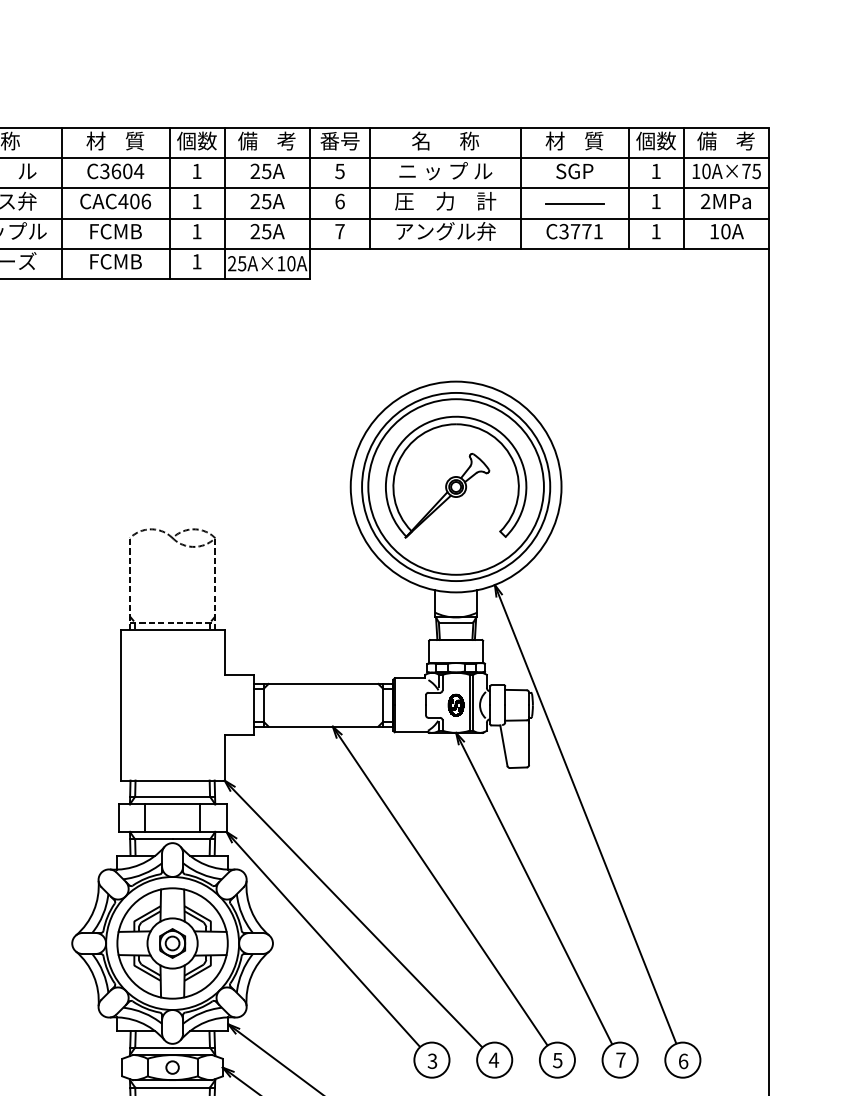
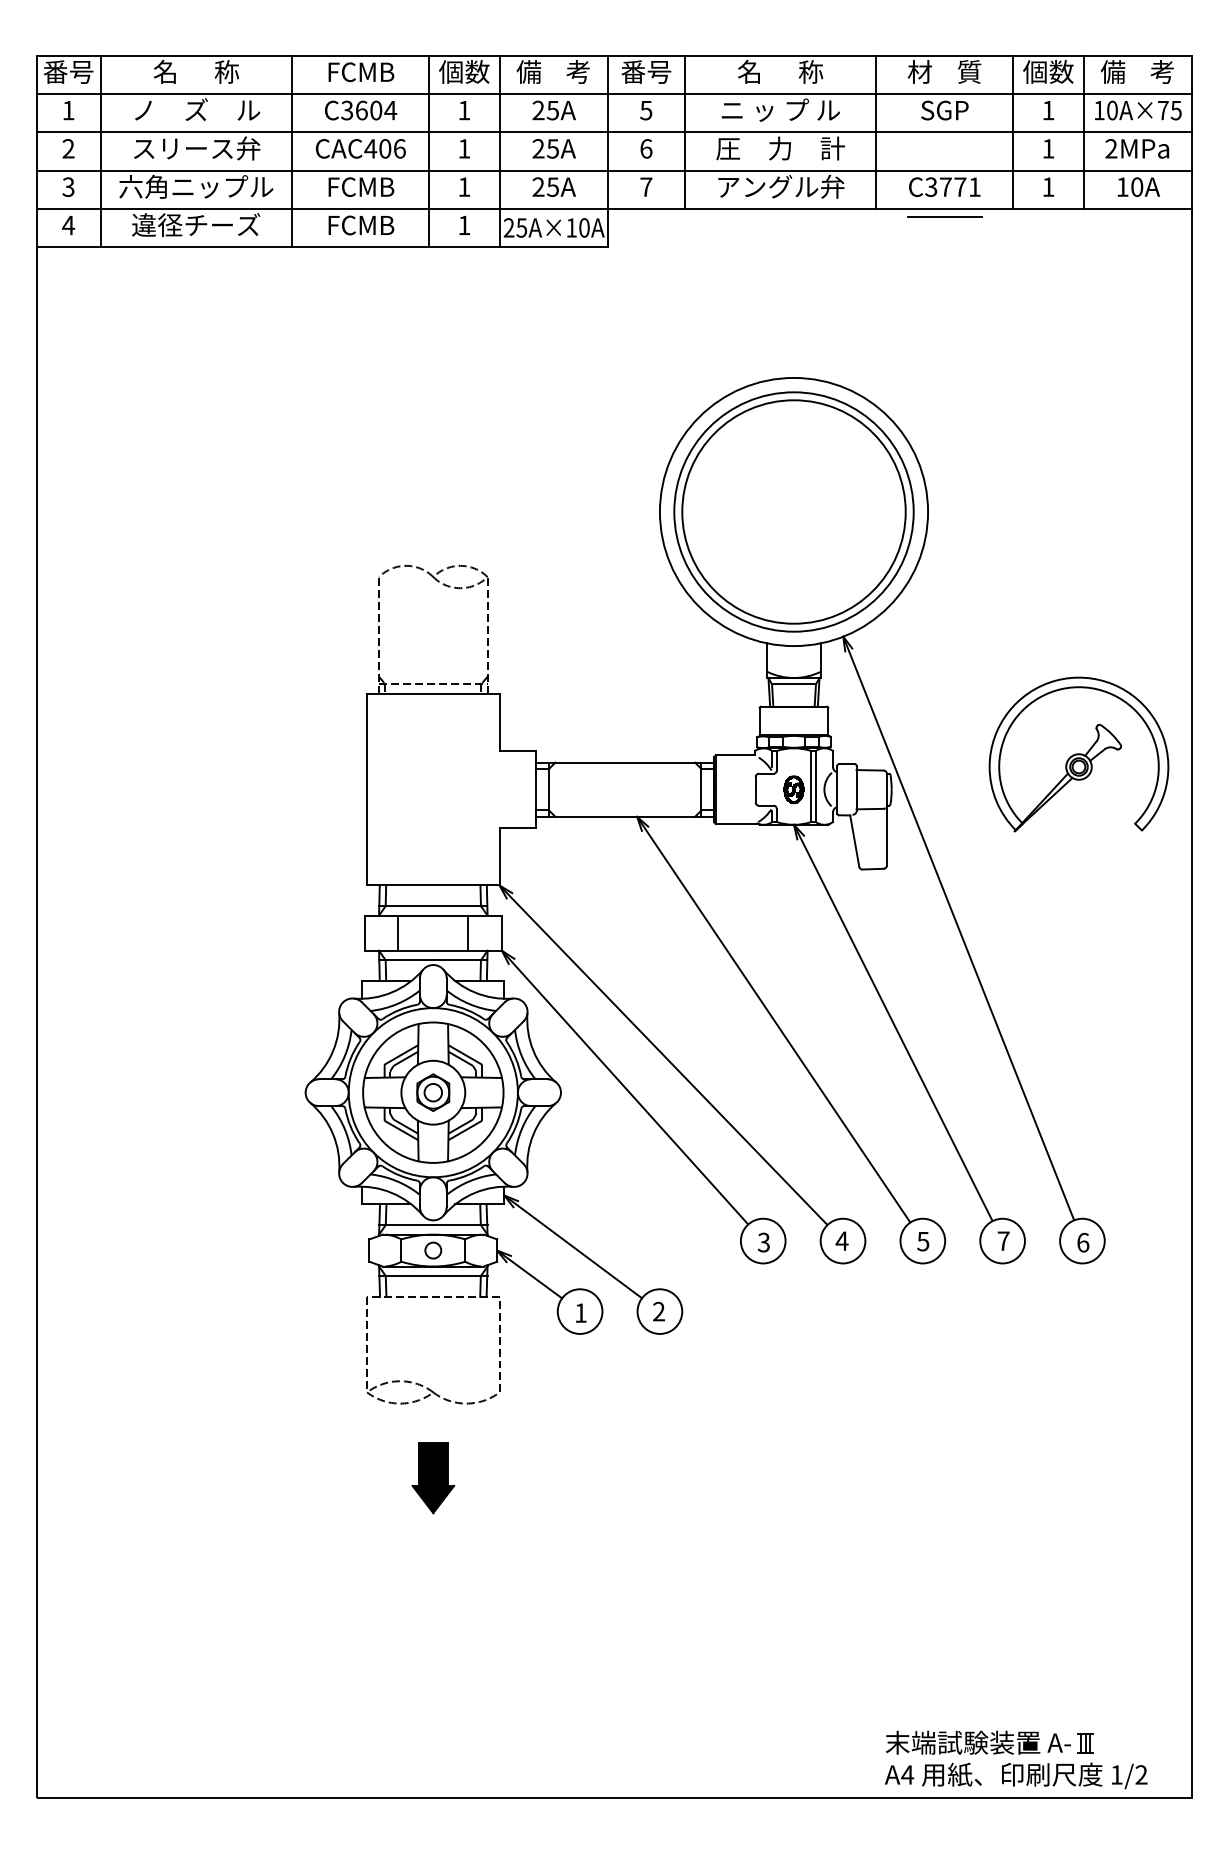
text: (115, 140) -> (360, 71), 材    質 -> FCMB
line: (574, 202) -> (944, 216), moved
part: (455, 477) -> (1078, 754), moved

